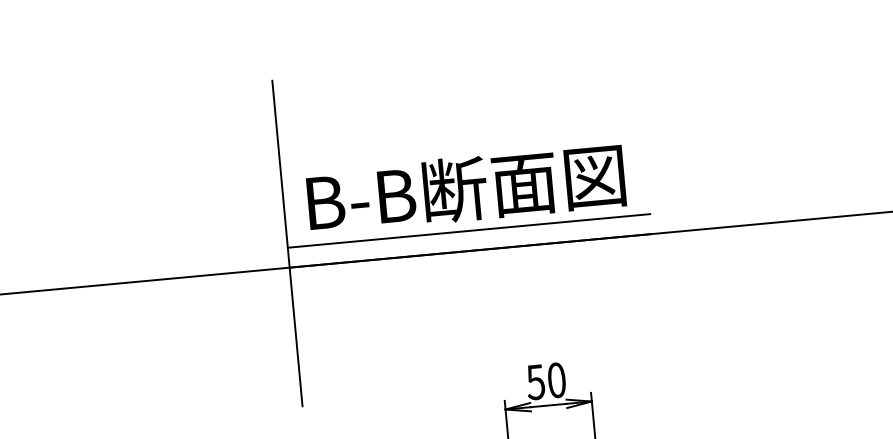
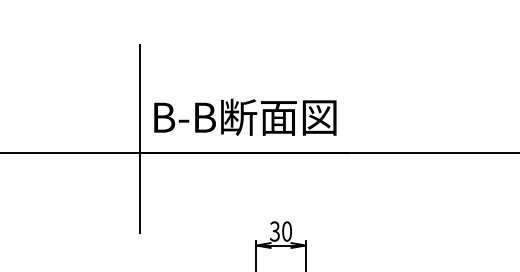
line: (468, 230) -> (244, 141), removed
text: (535, 382) -> (274, 231), 50 -> 30

